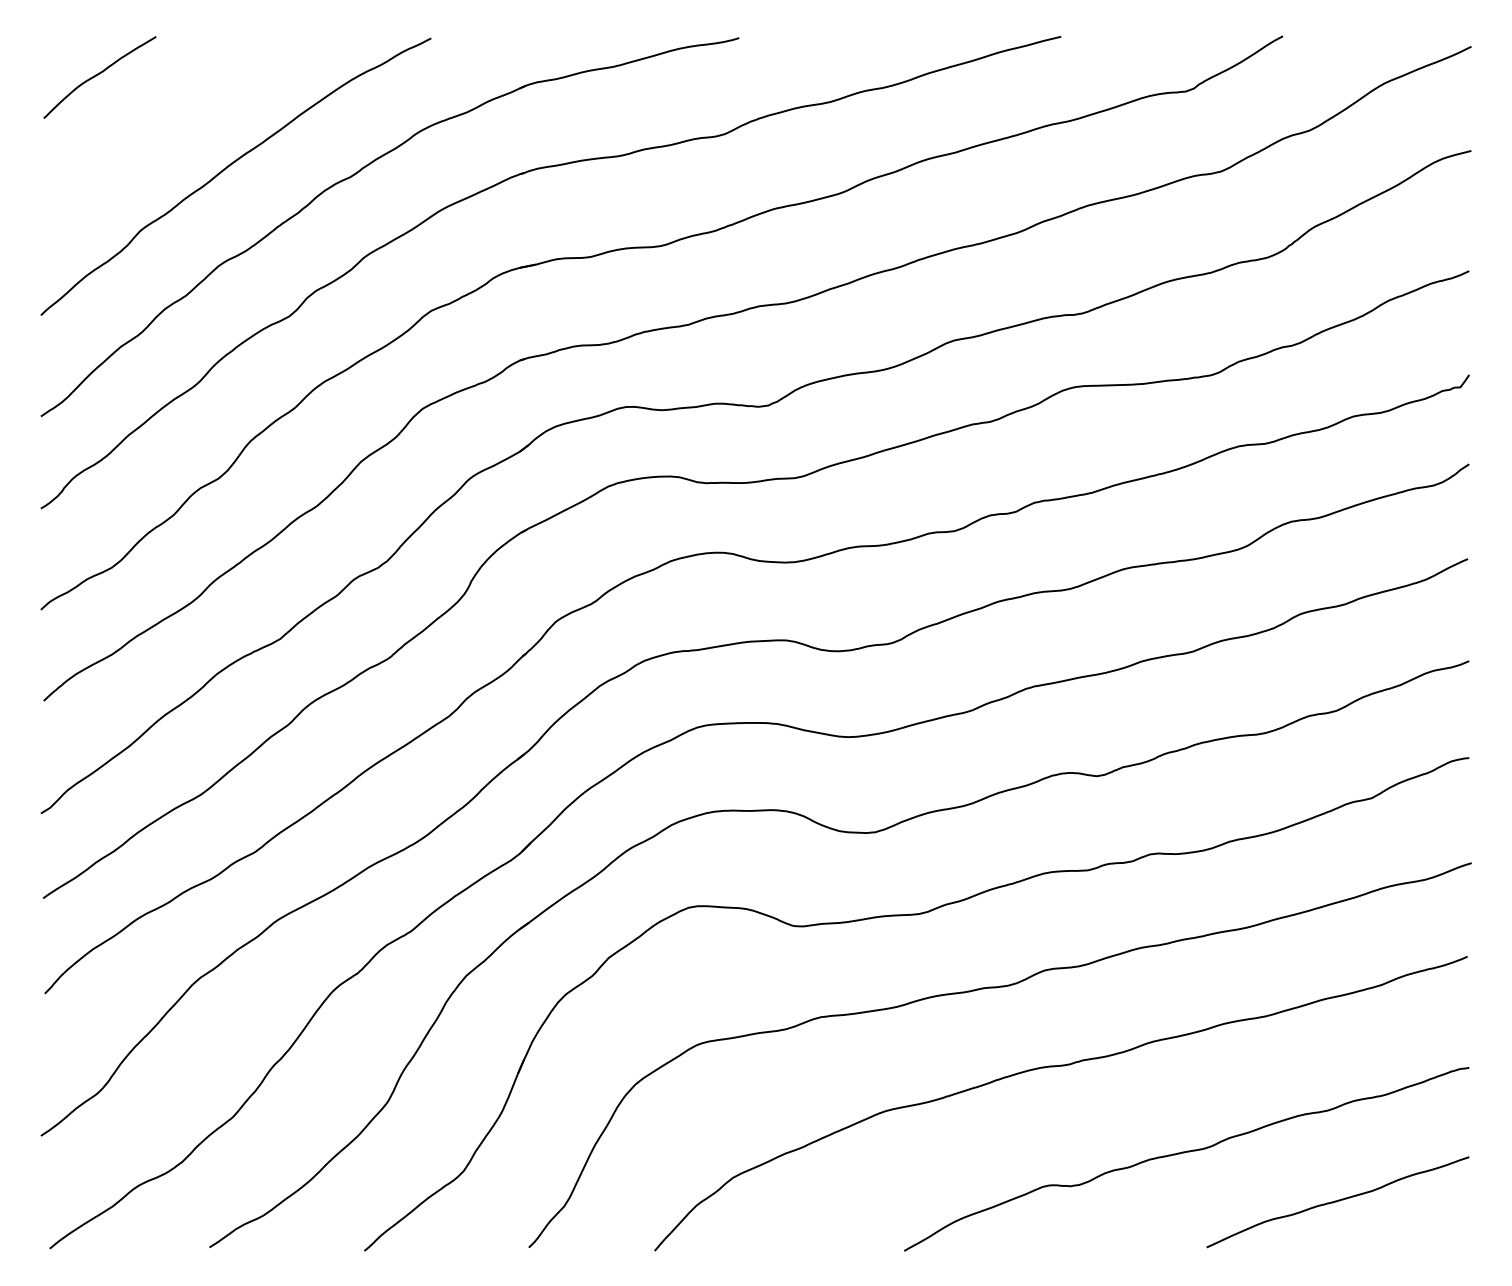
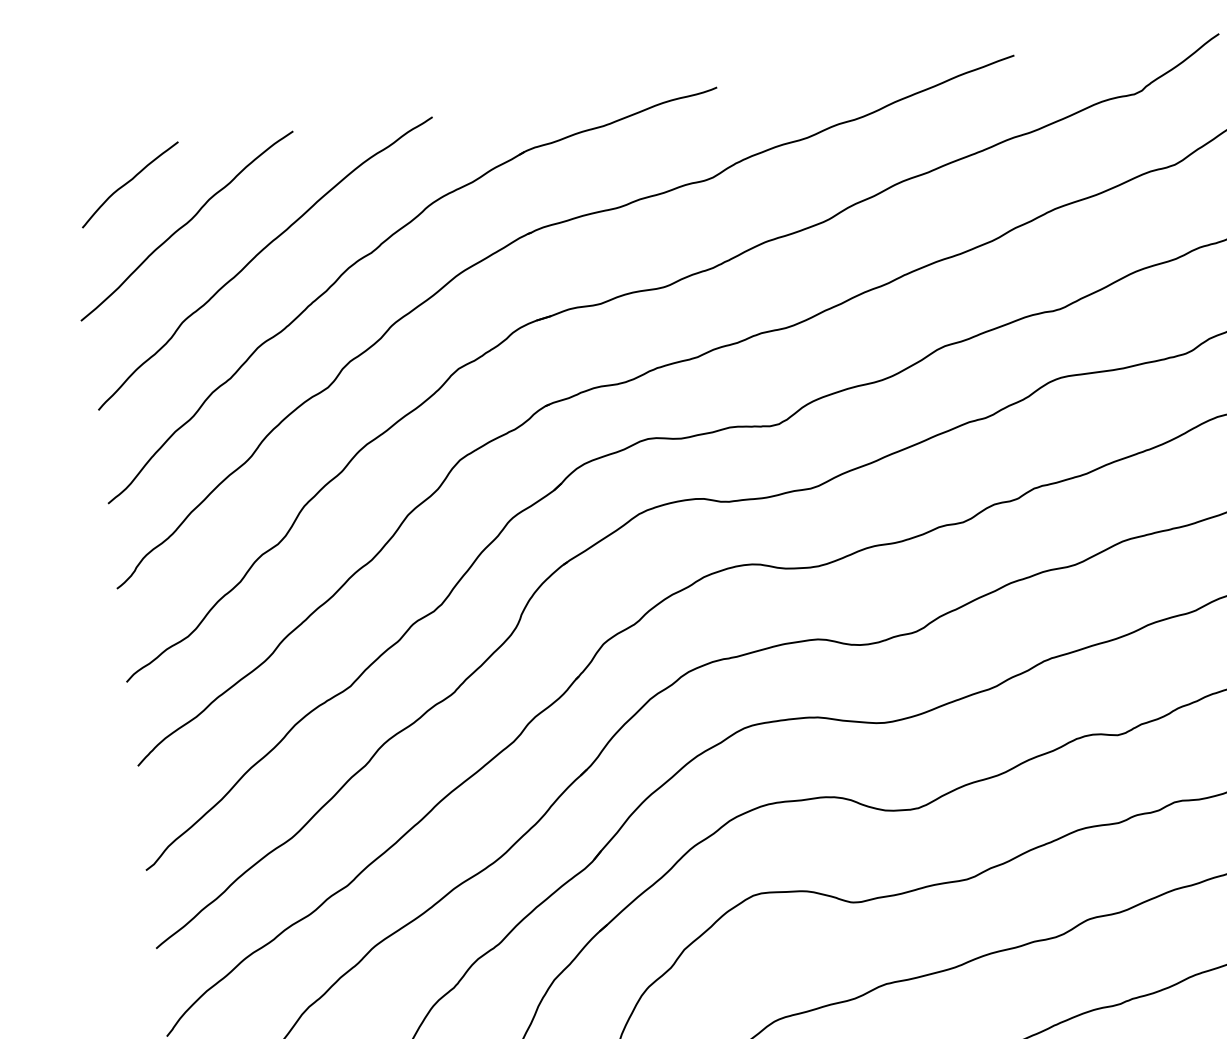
curve: (155, 126) -> (186, 224), added

